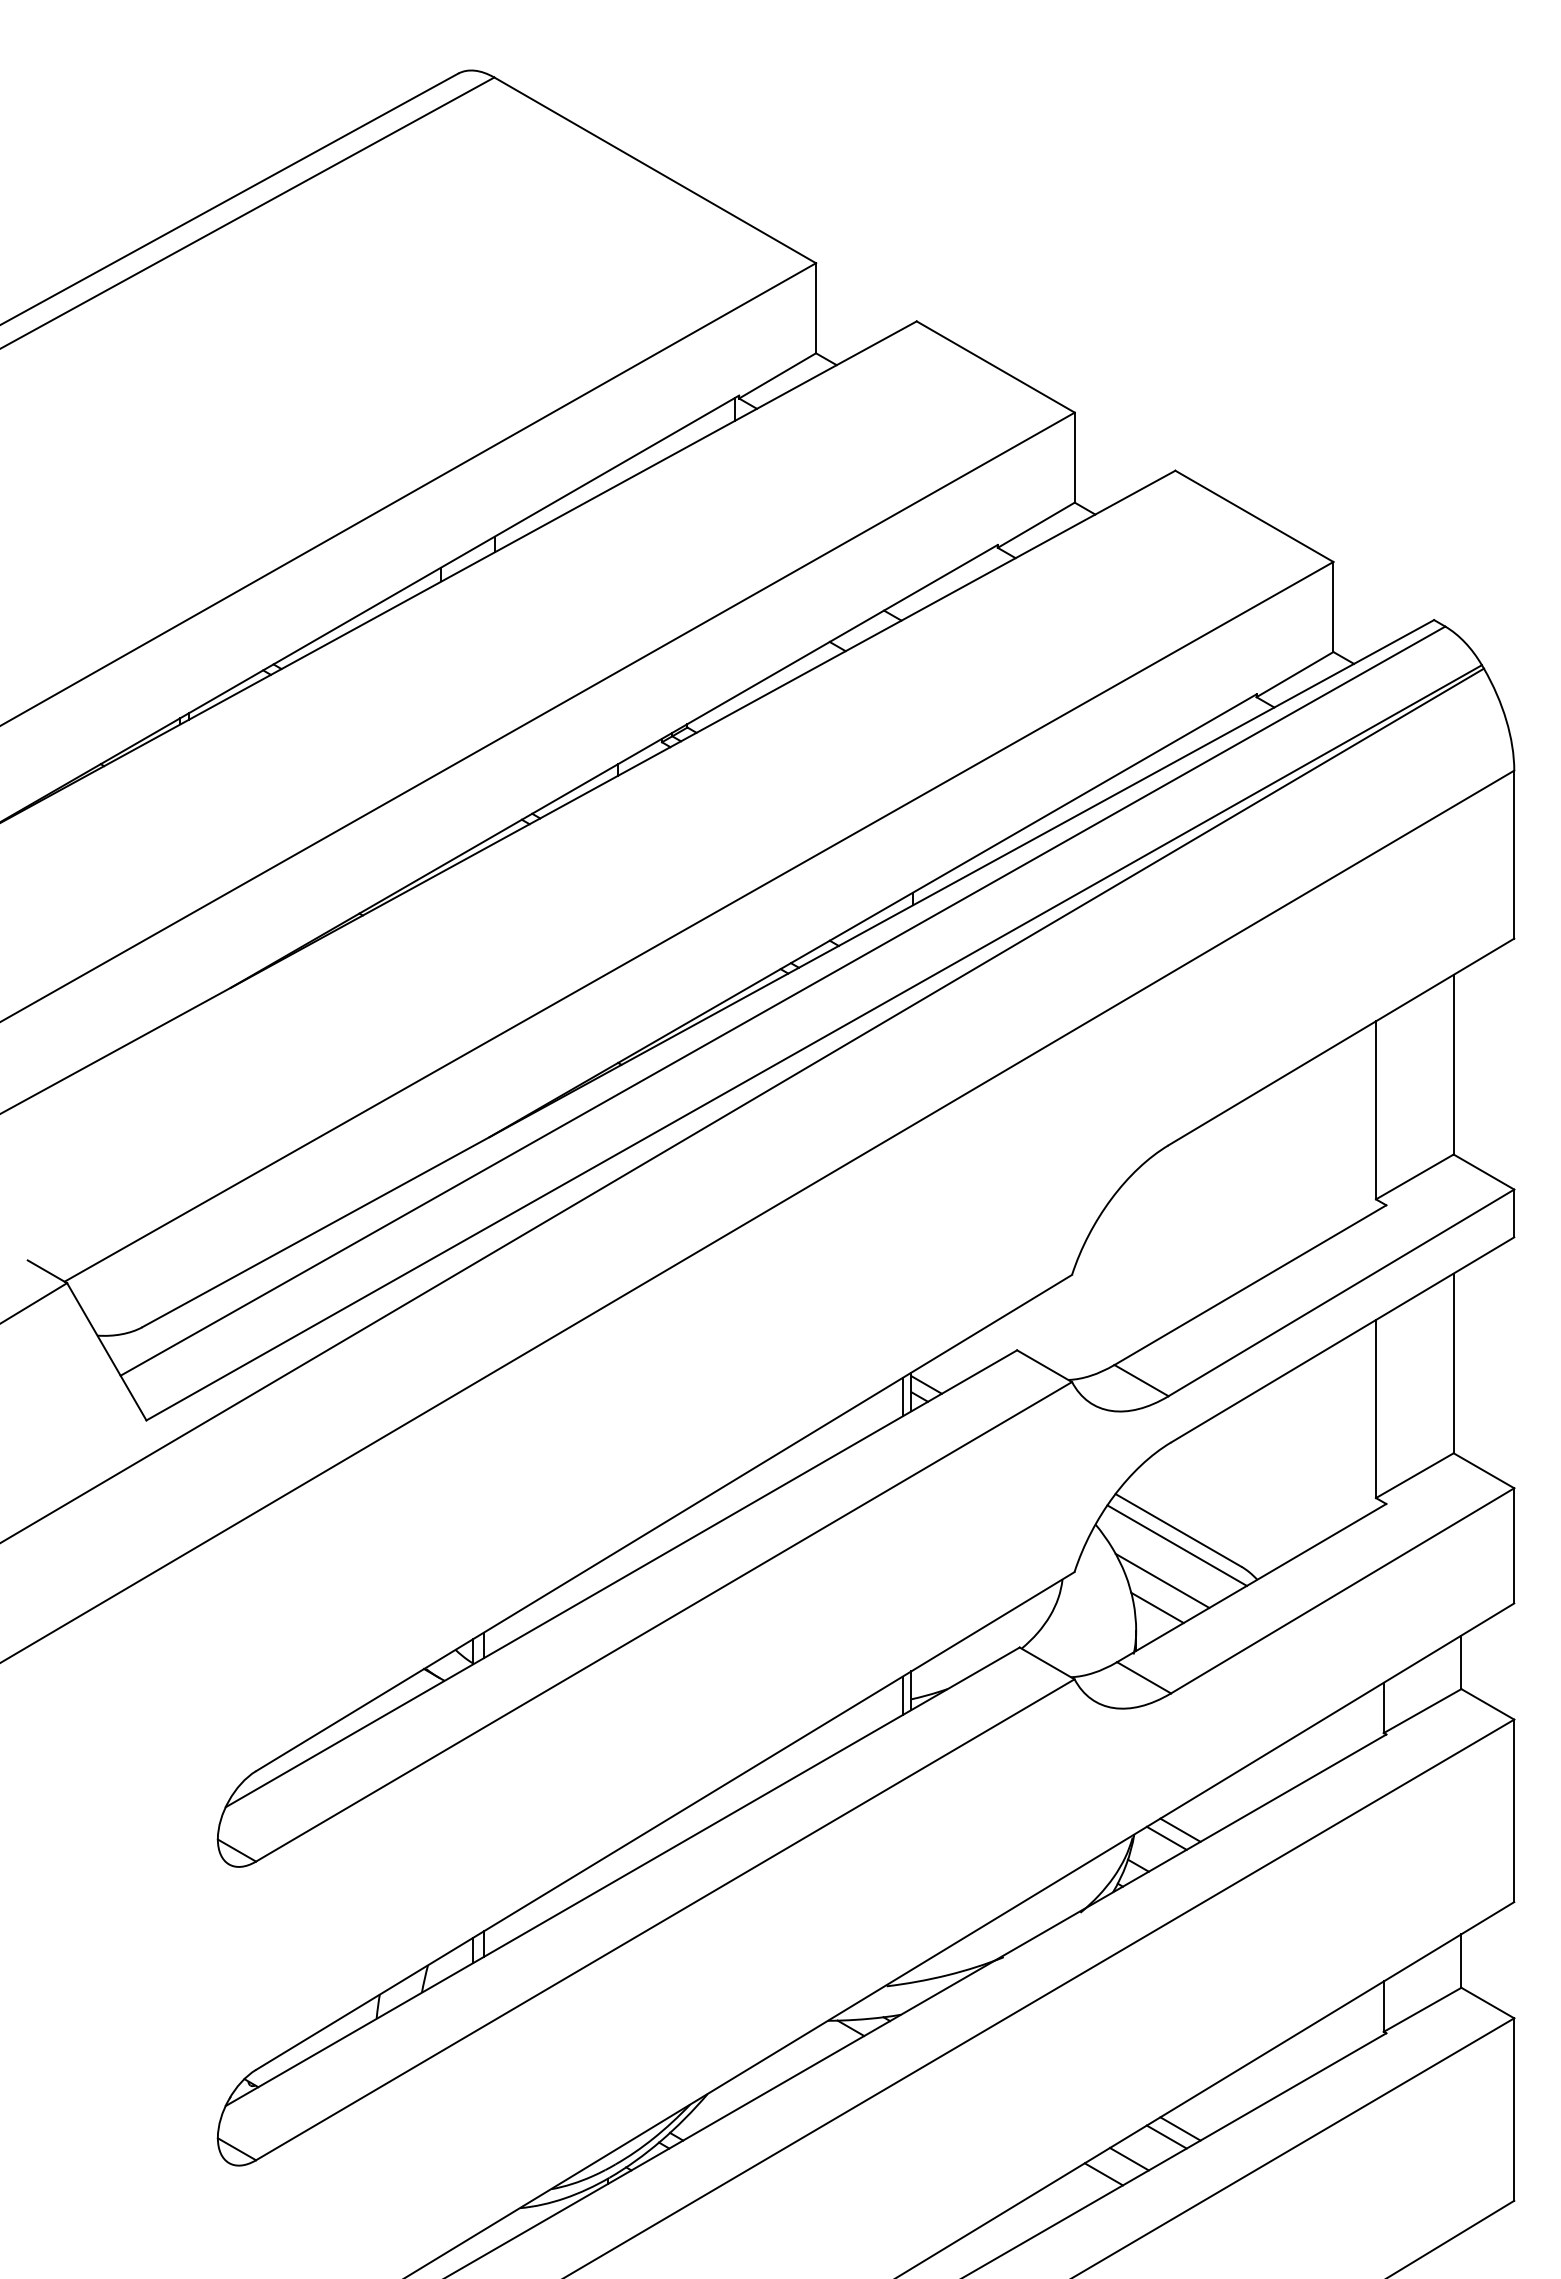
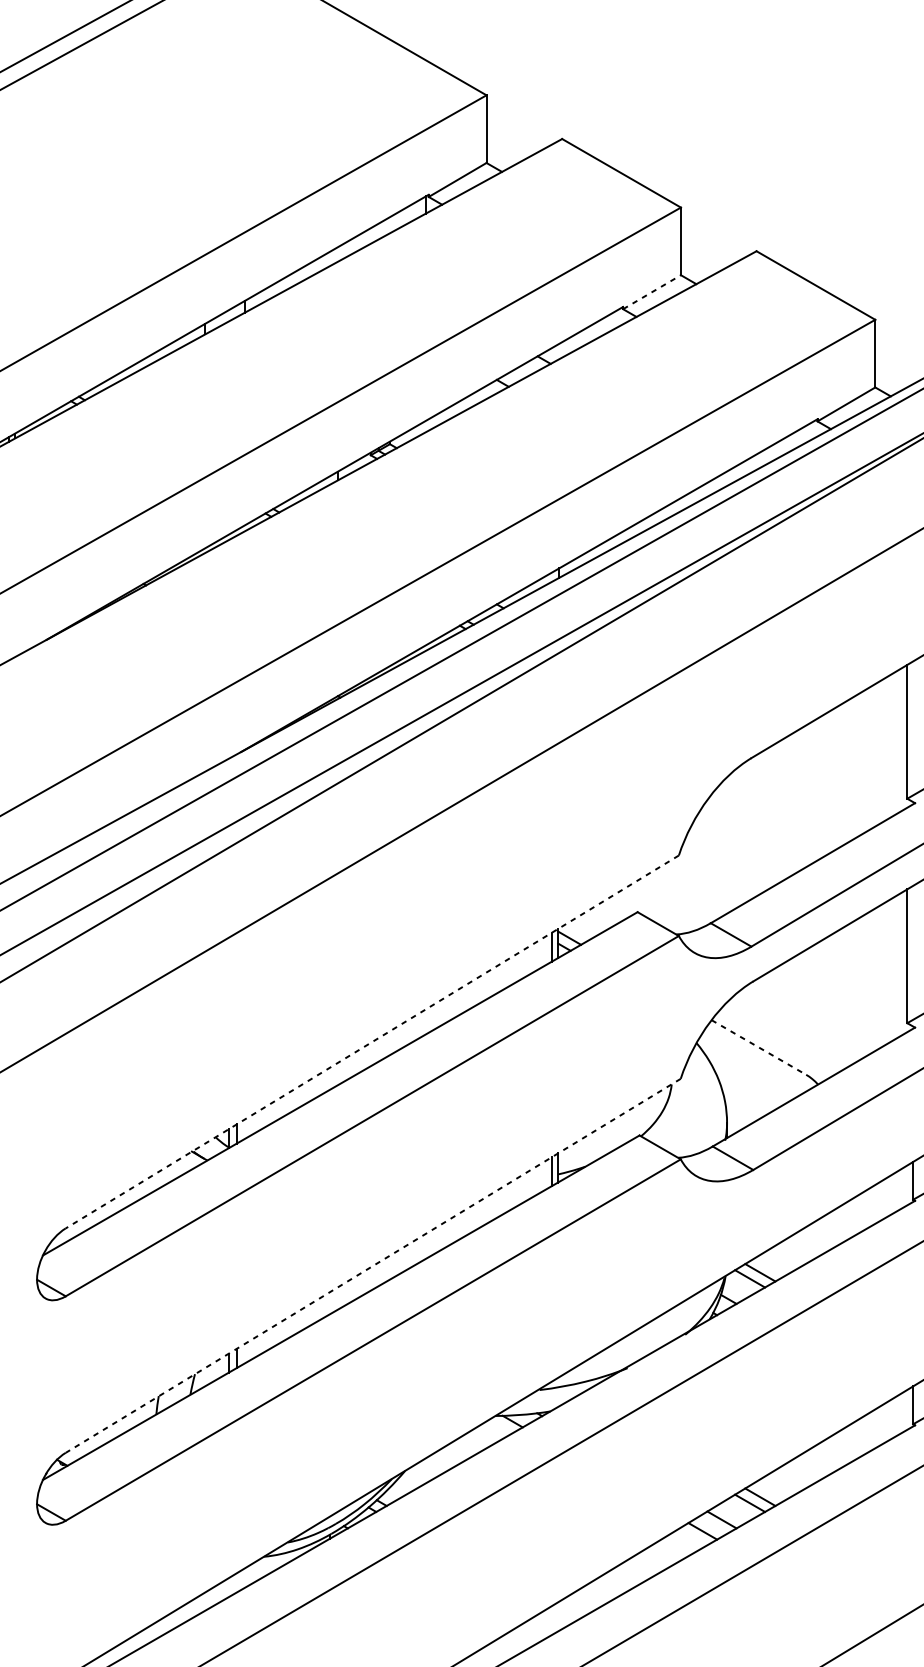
line: (1036, 525) -> (652, 292), solid -> dashed
line: (663, 1523) -> (371, 1042), solid -> dashed
line: (1178, 1530) -> (758, 1047), solid -> dashed
line: (1176, 1545) -> (757, 1058), removed
line: (1162, 1580) -> (746, 1085), removed
line: (1157, 1607) -> (743, 1105), removed
line: (665, 1821) -> (373, 1266), solid -> dashed

